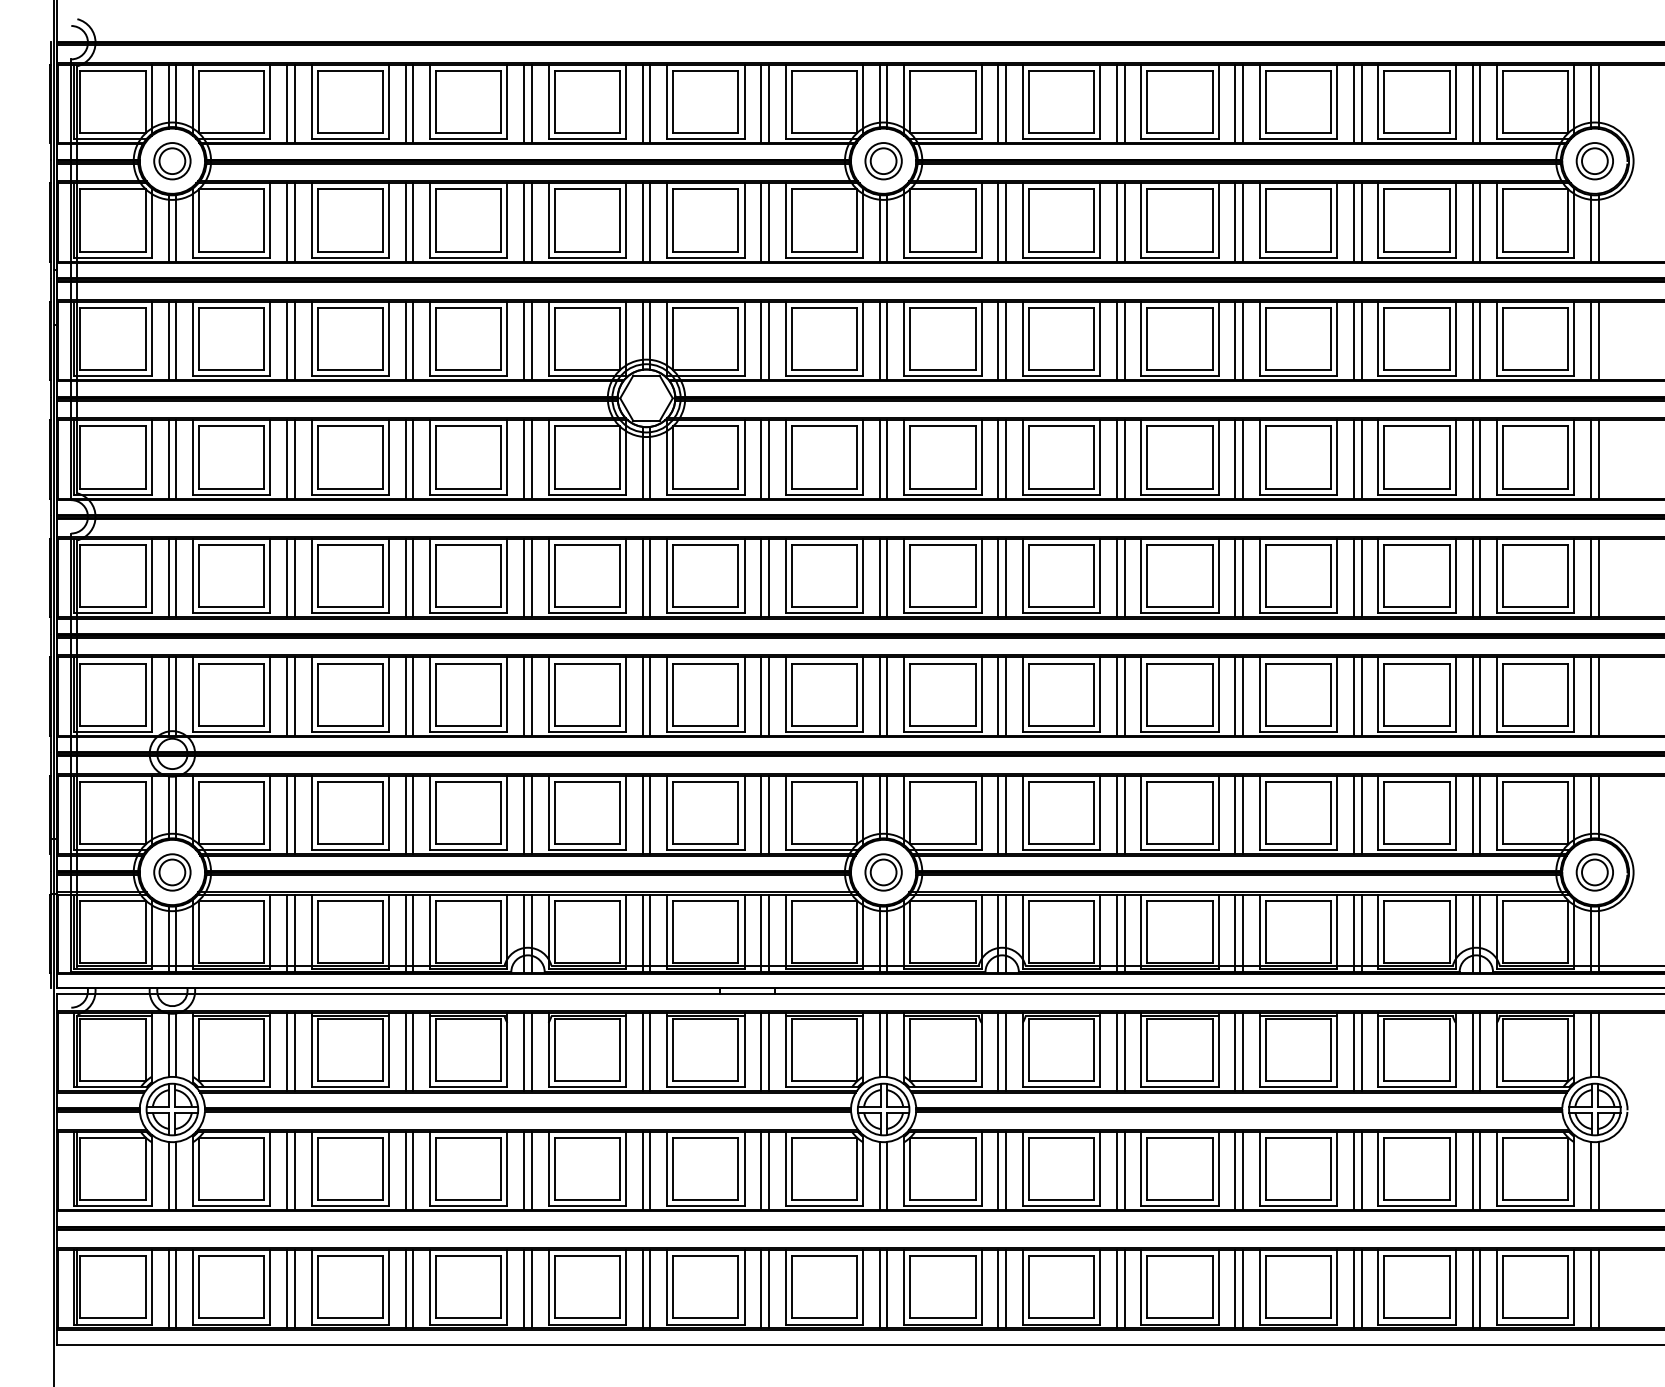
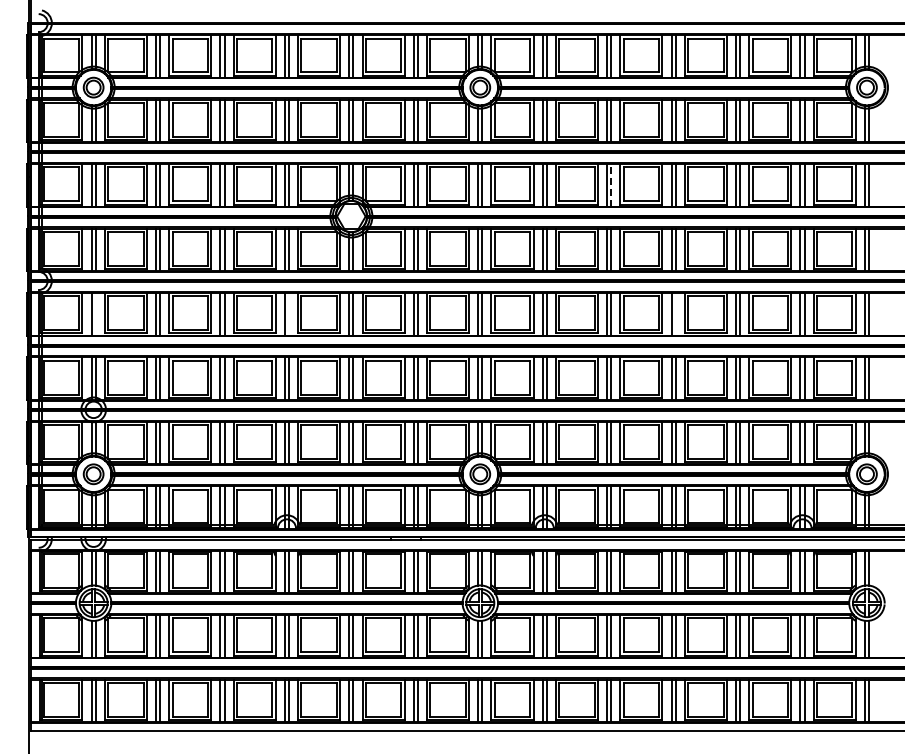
line: (1124, 339) -> (611, 184), solid -> dashed
line: (175, 576) -> (95, 313), removed
line: (532, 576) -> (289, 313), removed
line: (1242, 576) -> (675, 313), removed

